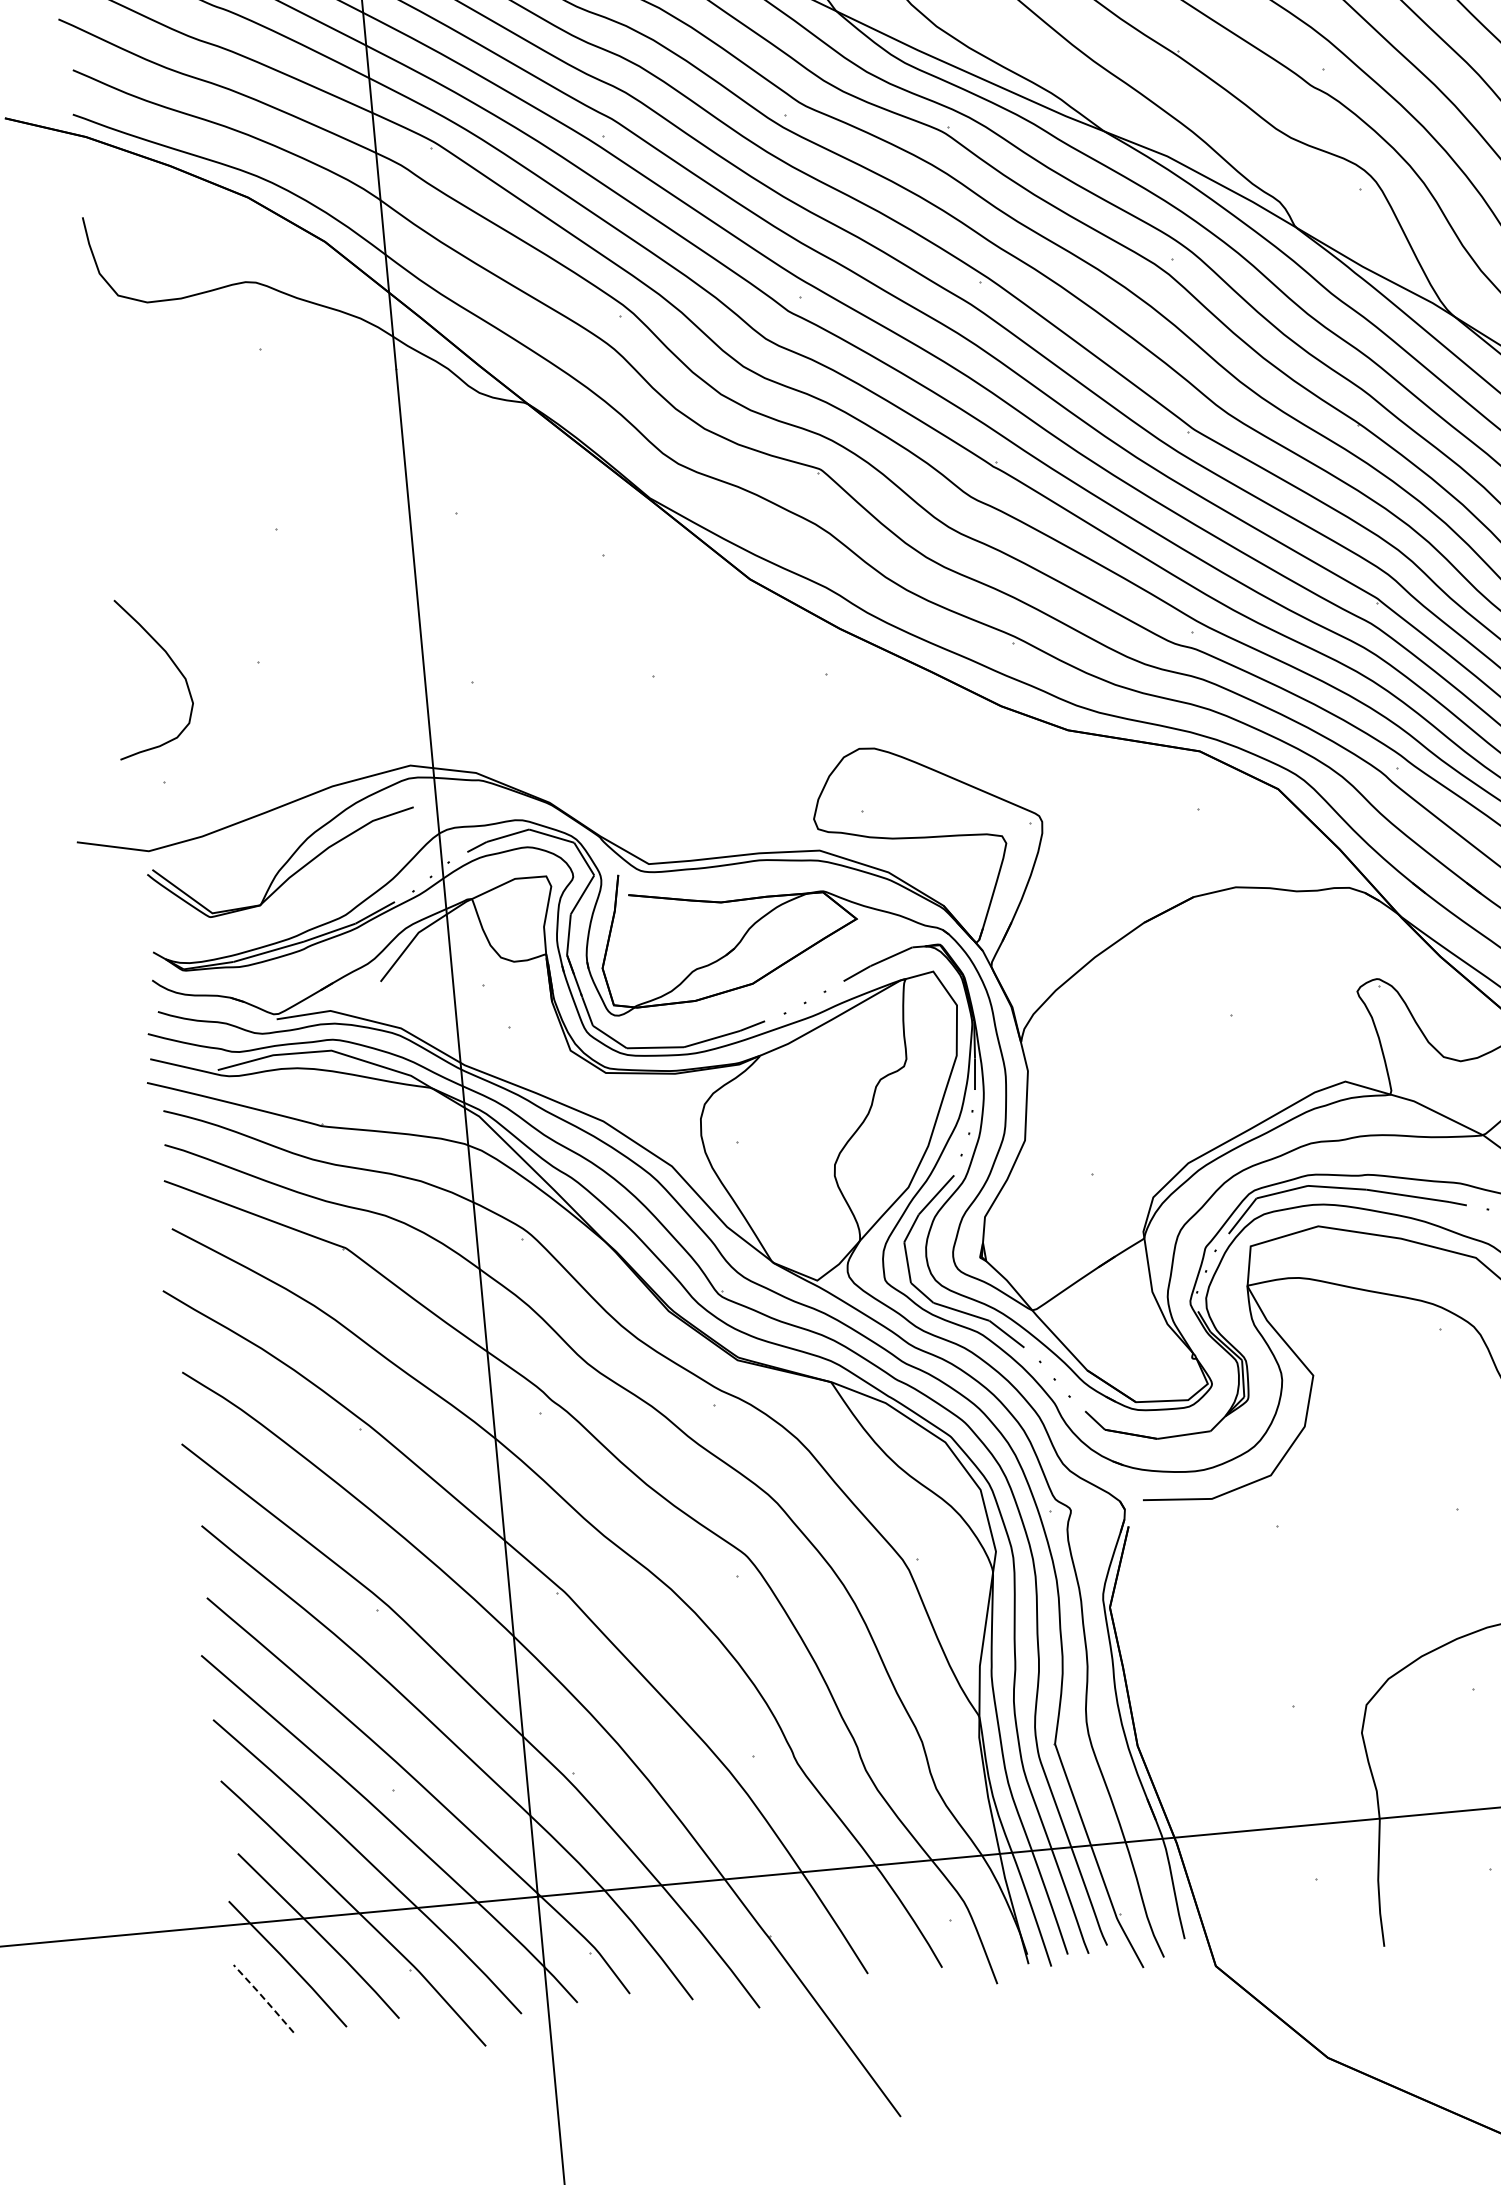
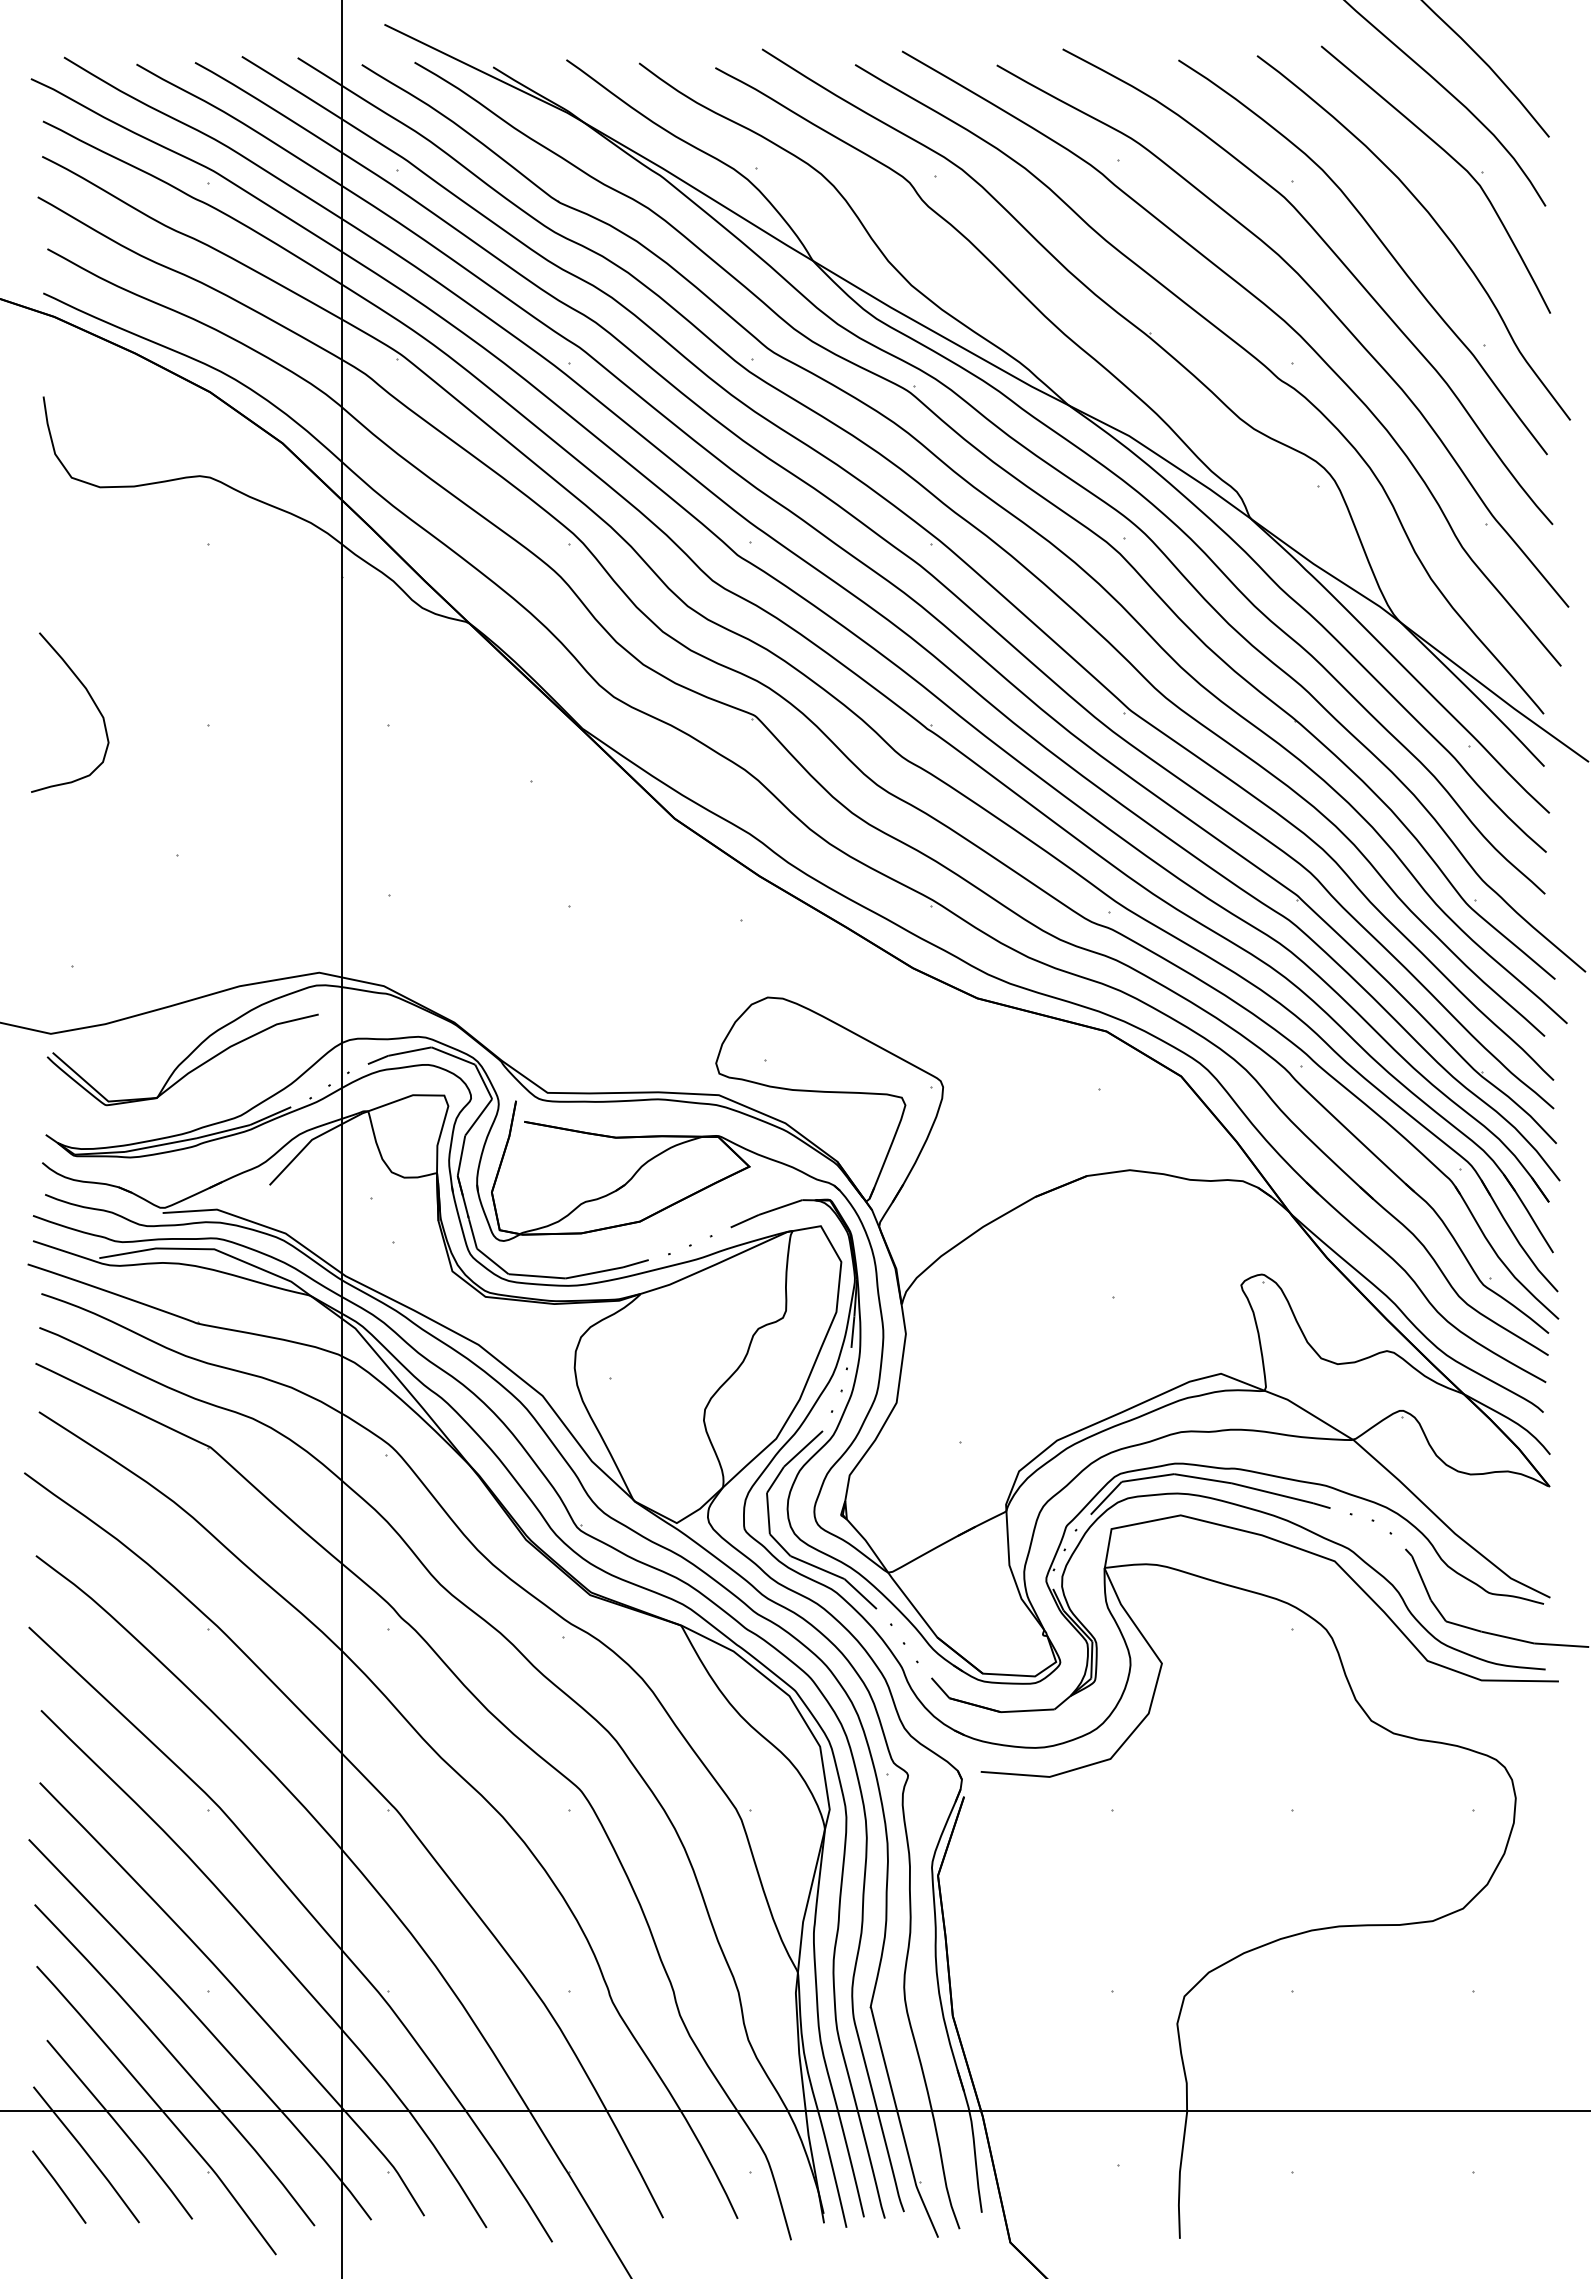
curve: (170, 661) -> (90, 698), moved
line: (263, 1998) -> (59, 2186), dashed -> solid

